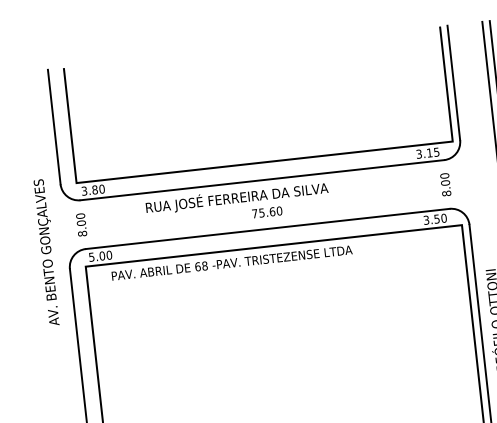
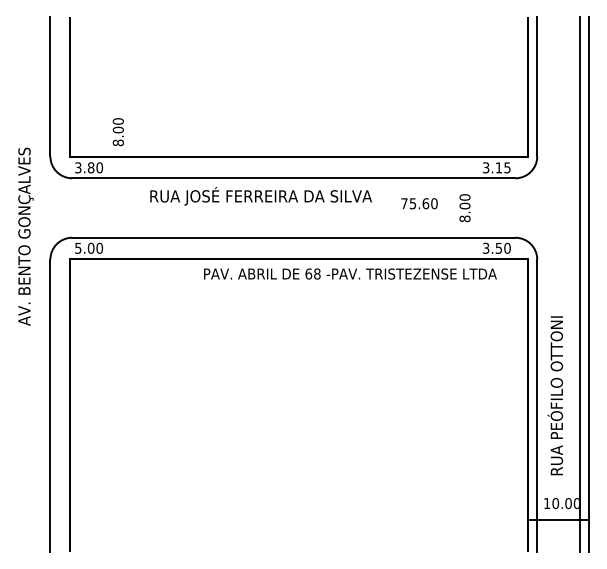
text: (445, 185) -> (464, 208), moved
text: (267, 212) -> (419, 203), moved
text: (80, 225) -> (117, 132), moved
text: (232, 262) -> (350, 273), moved

